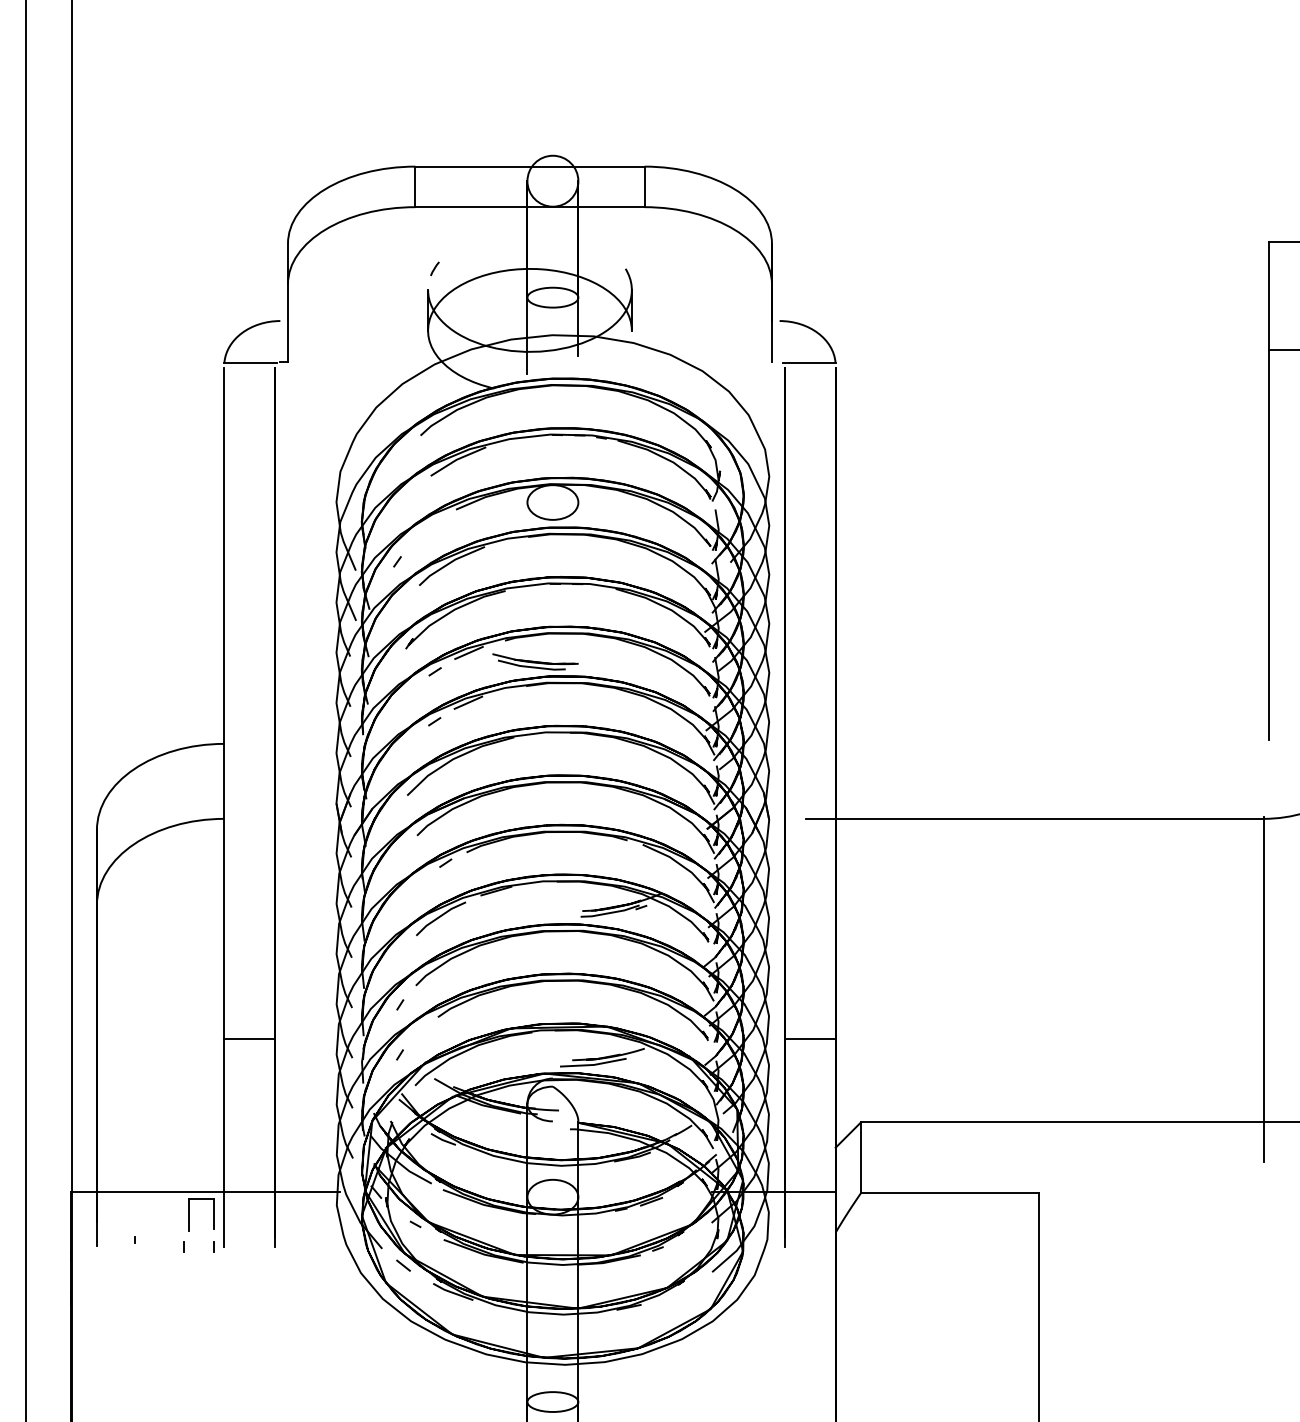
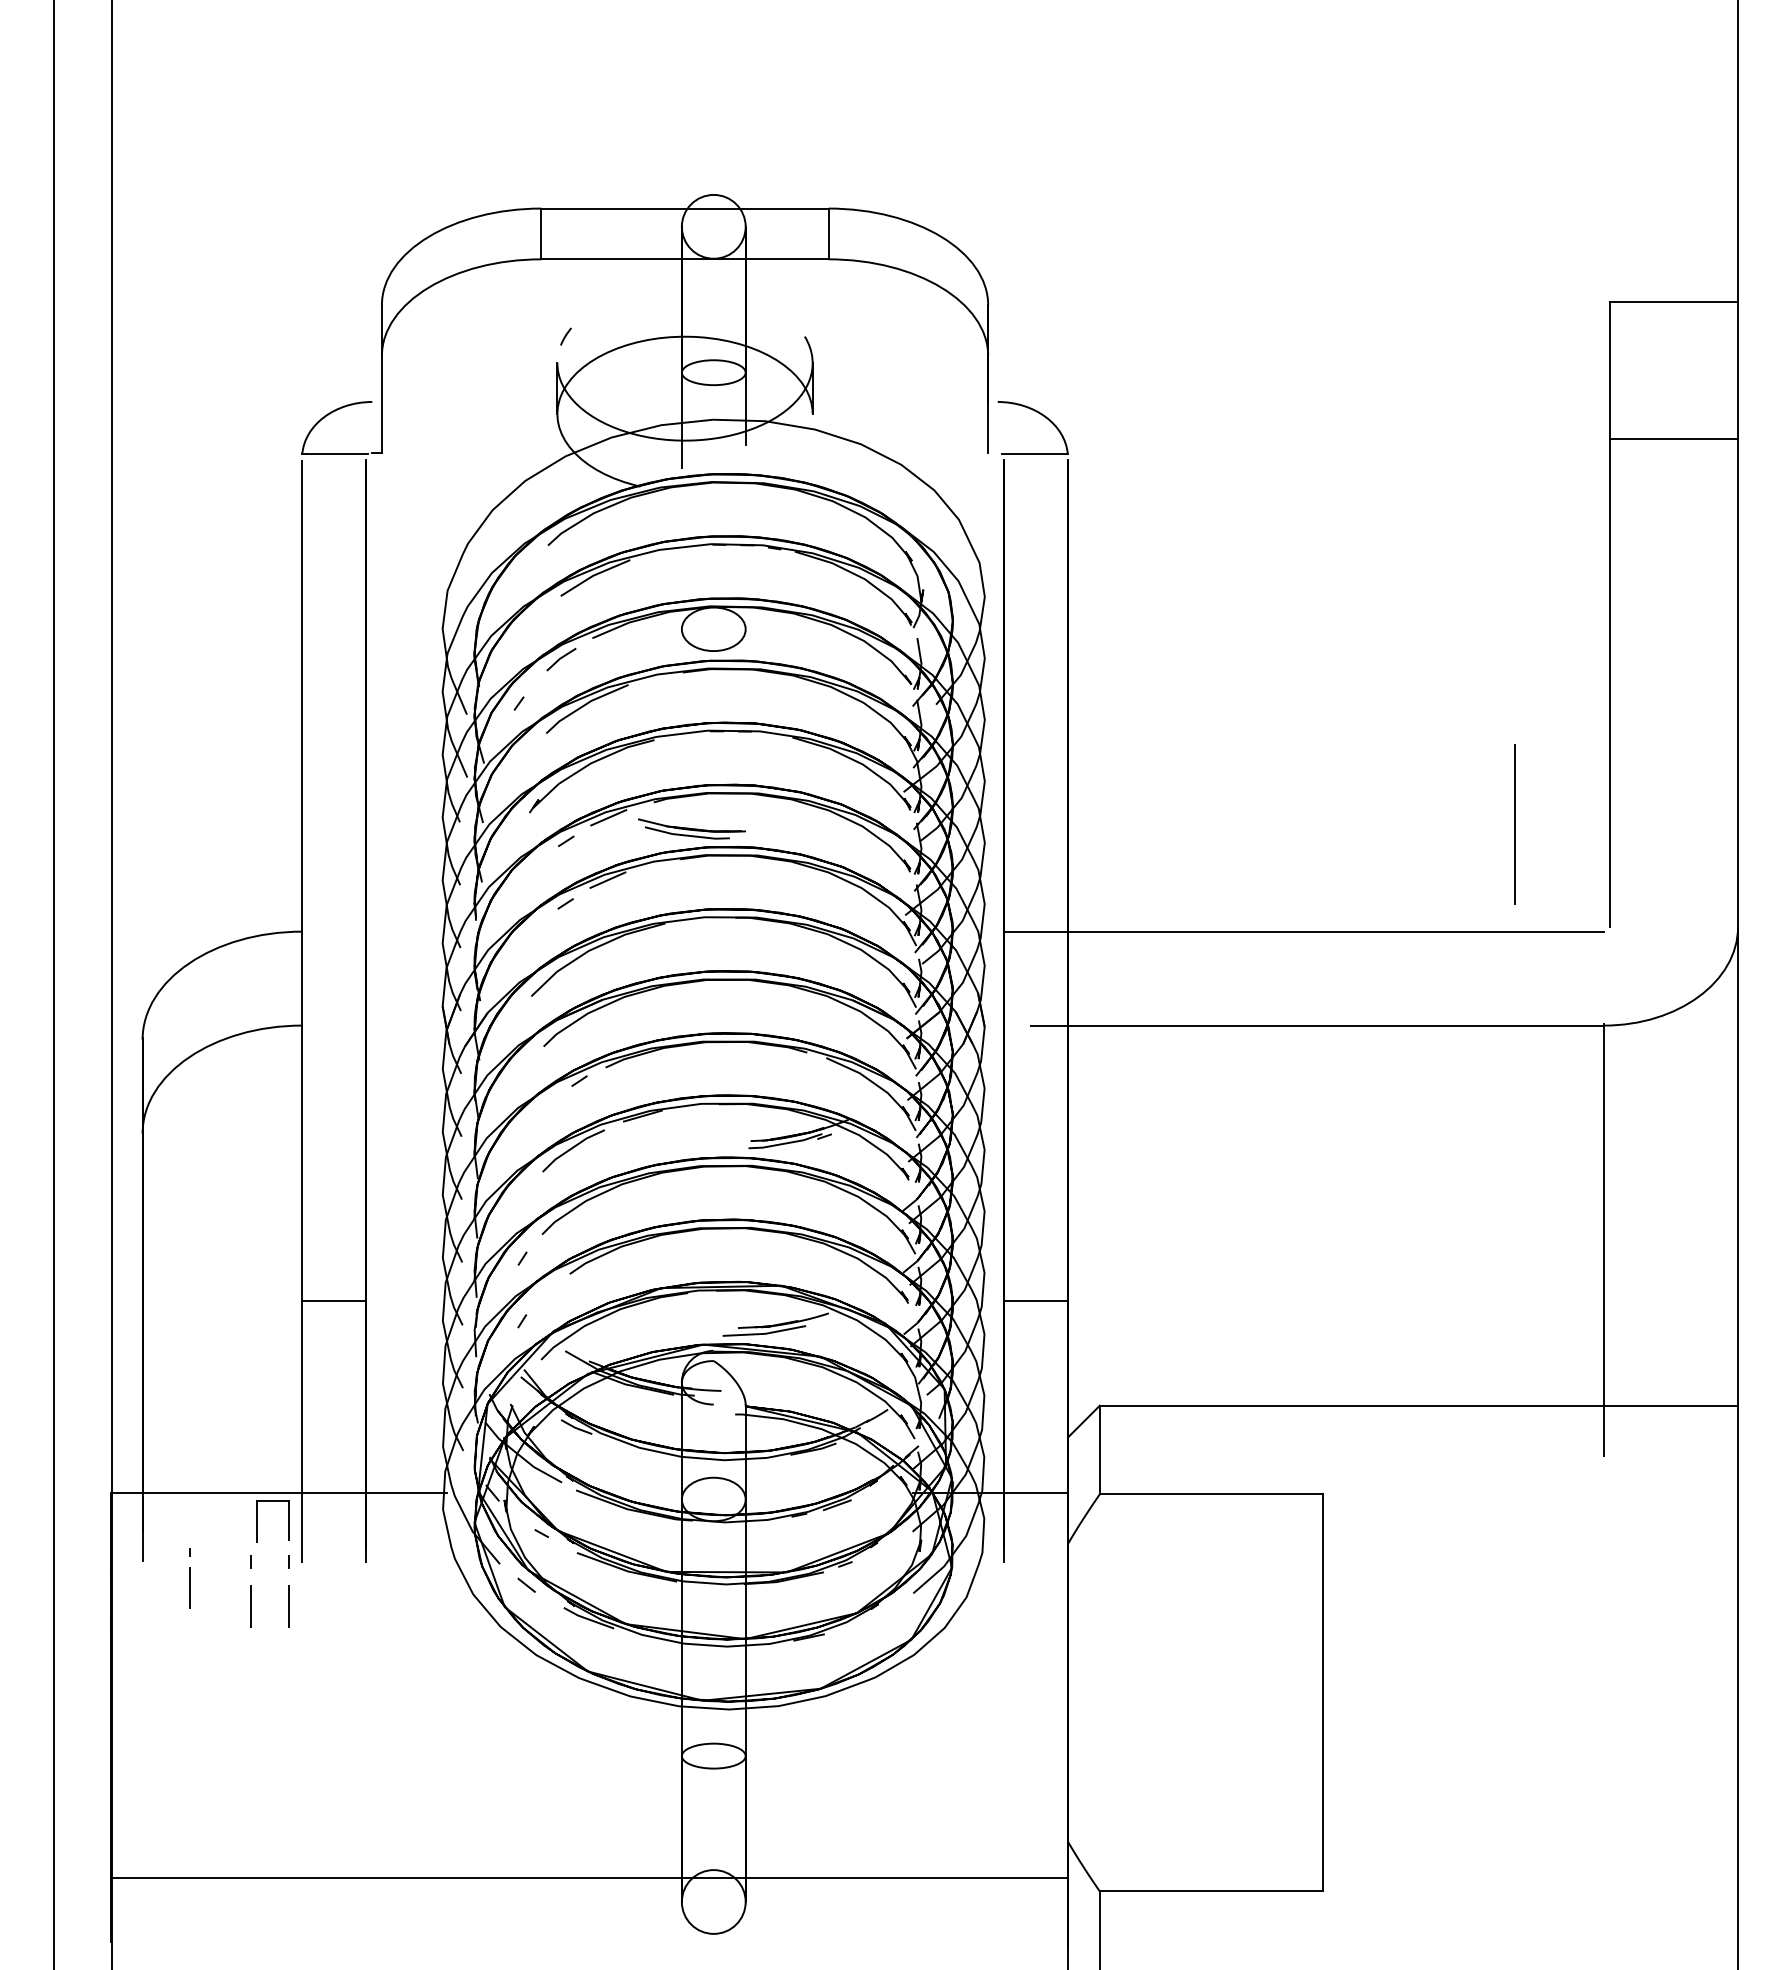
line: (431, 525) -> (561, 658), added
line: (1192, 658) -> (1514, 824), added
line: (1024, 743) -> (1304, 931), added
line: (135, 1268) -> (190, 1588), added
line: (183, 1282) -> (251, 1606), added
line: (214, 1282) -> (289, 1606), added

